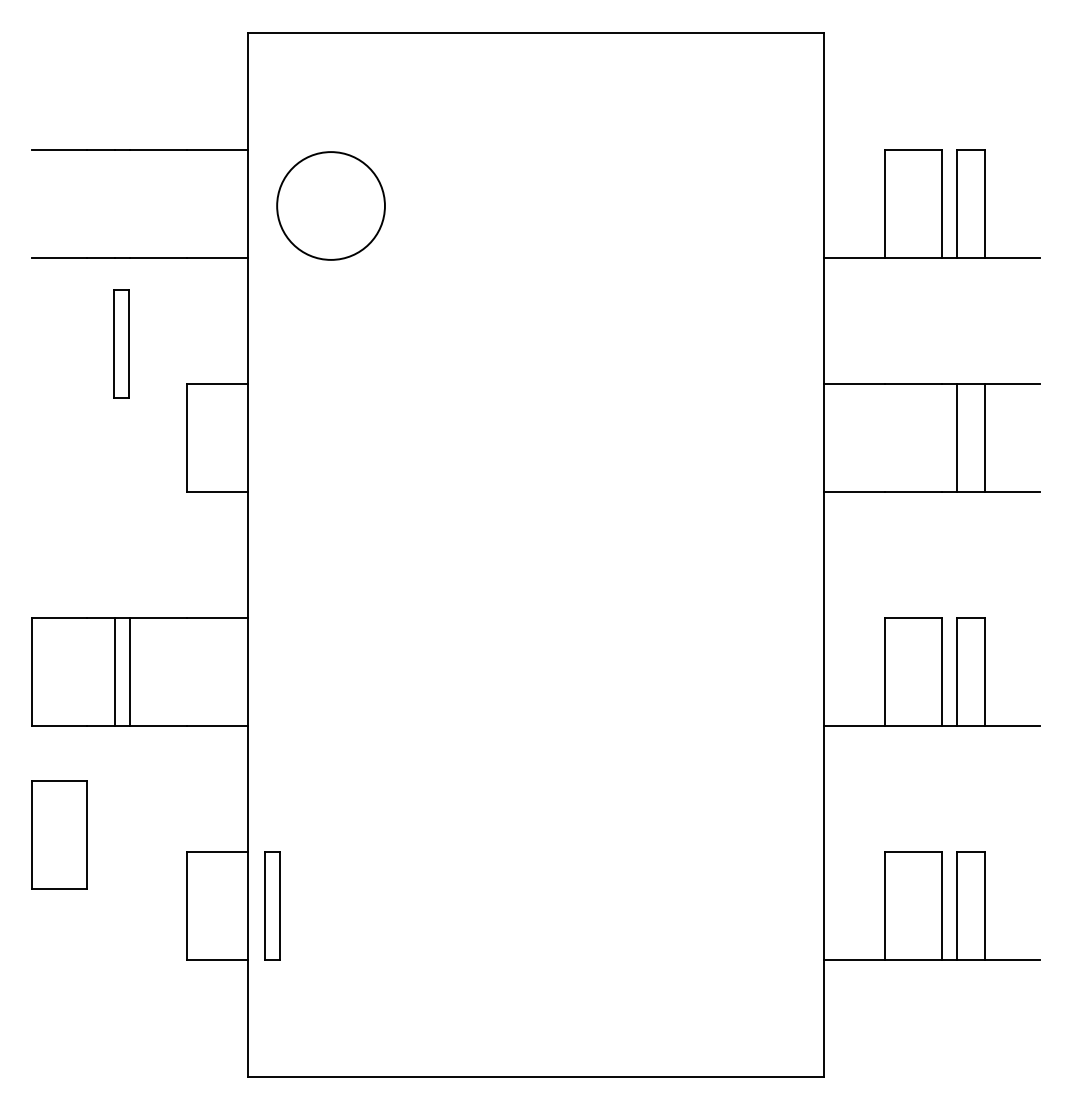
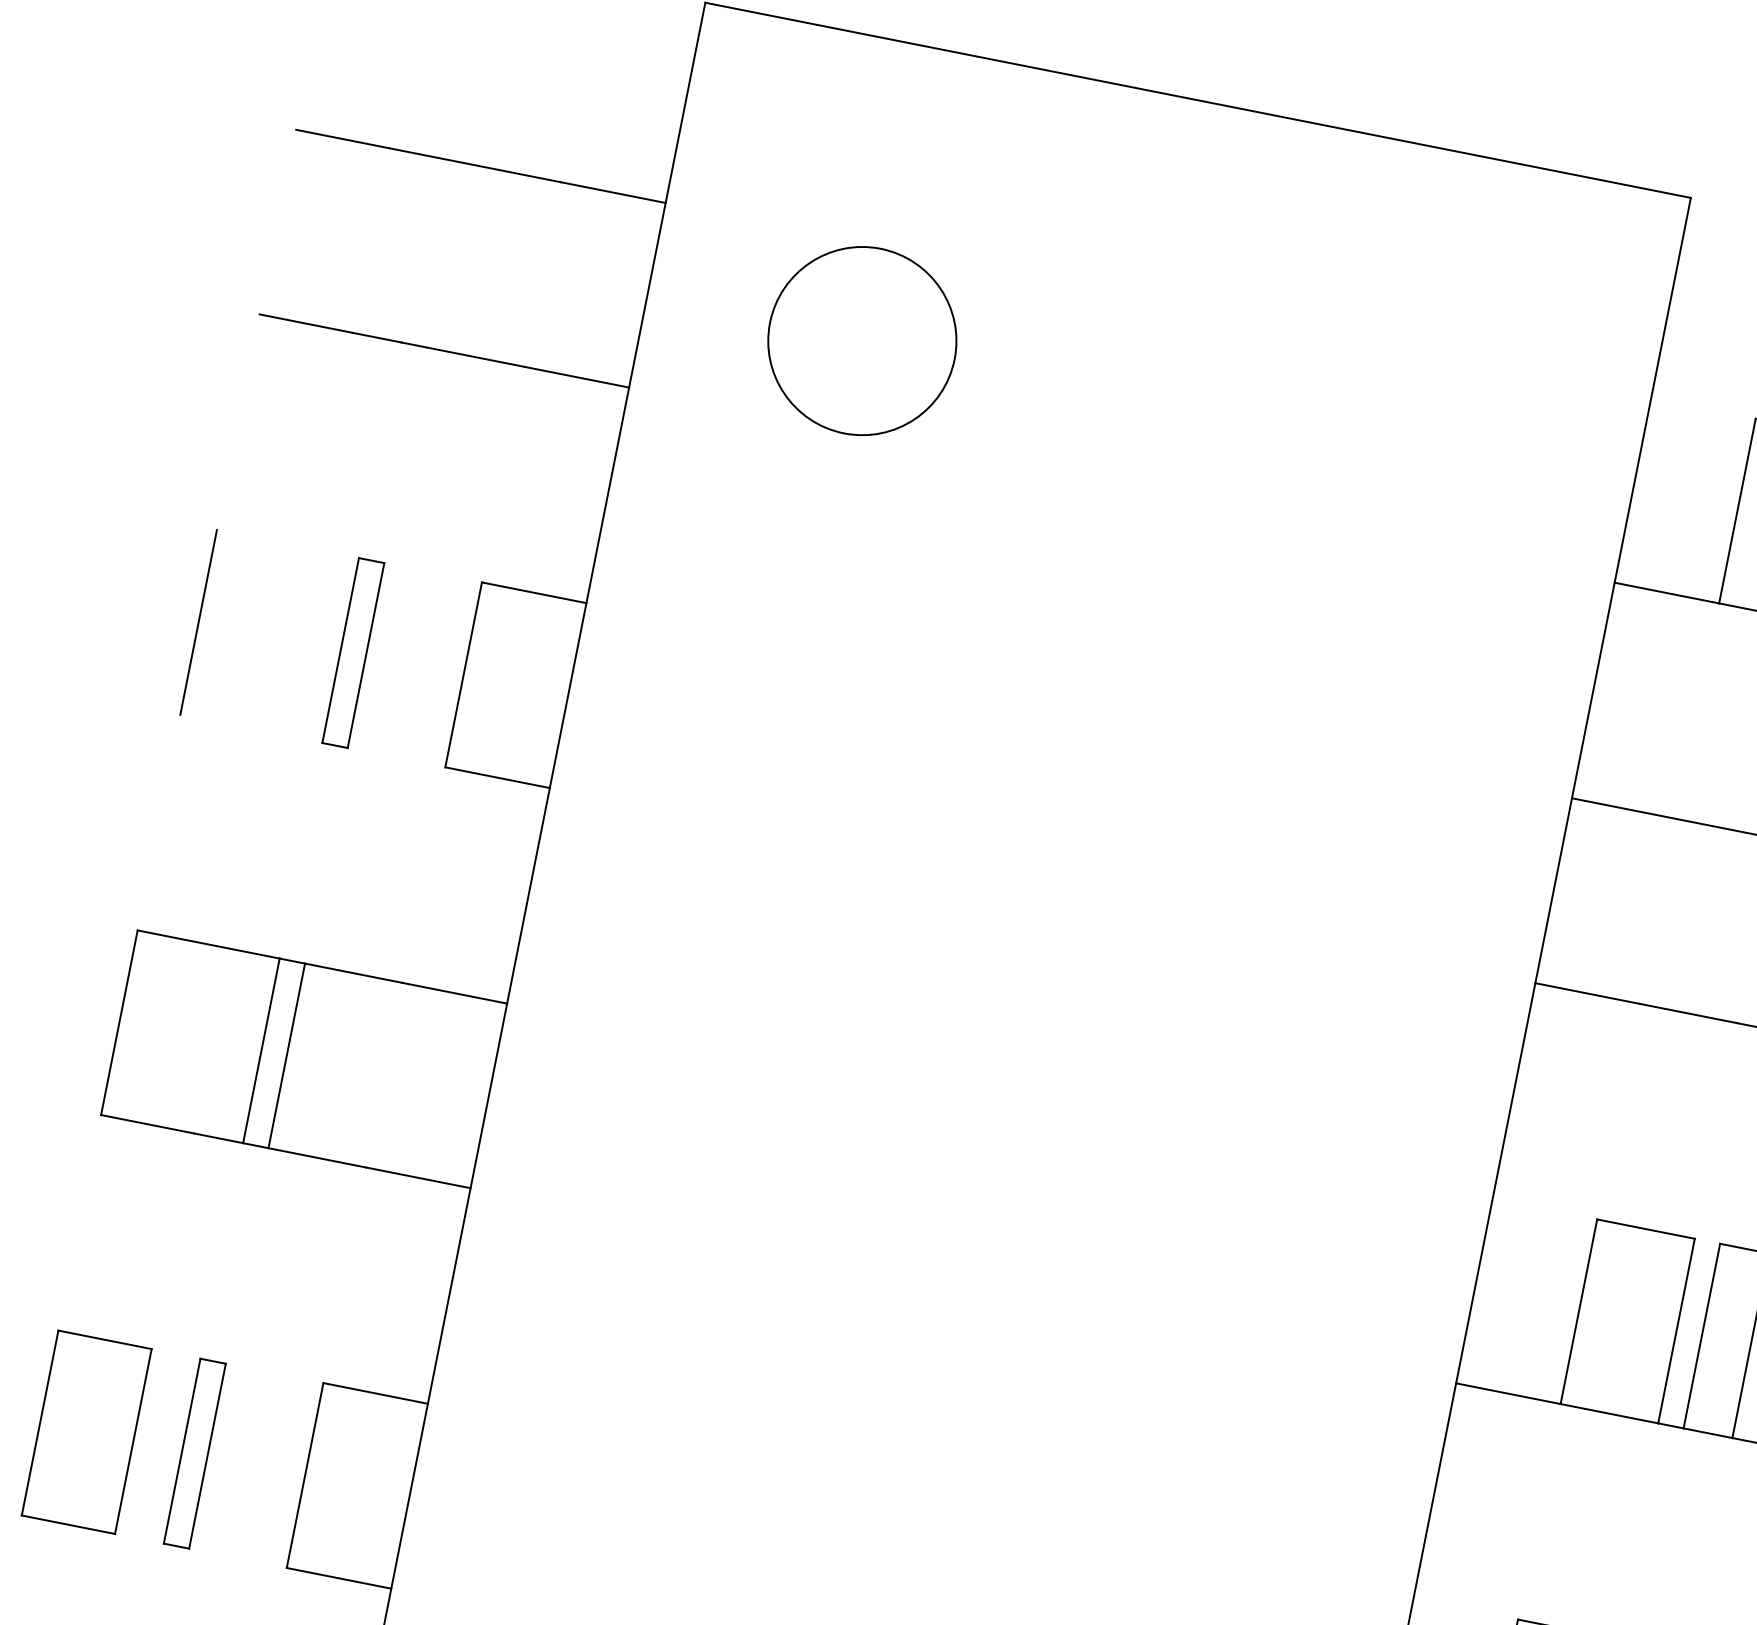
circle: (330, 205) -> (861, 340), moved
part: (121, 343) -> (353, 652), moved
line: (32, 438) -> (198, 623), added
part: (59, 834) -> (86, 1431), moved
part: (272, 905) -> (194, 1453), moved

